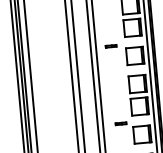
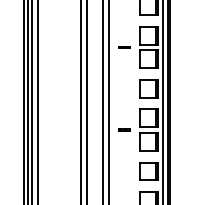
line: (111, 46) -> (124, 47), moved
part: (120, 123) -> (124, 129), moved

